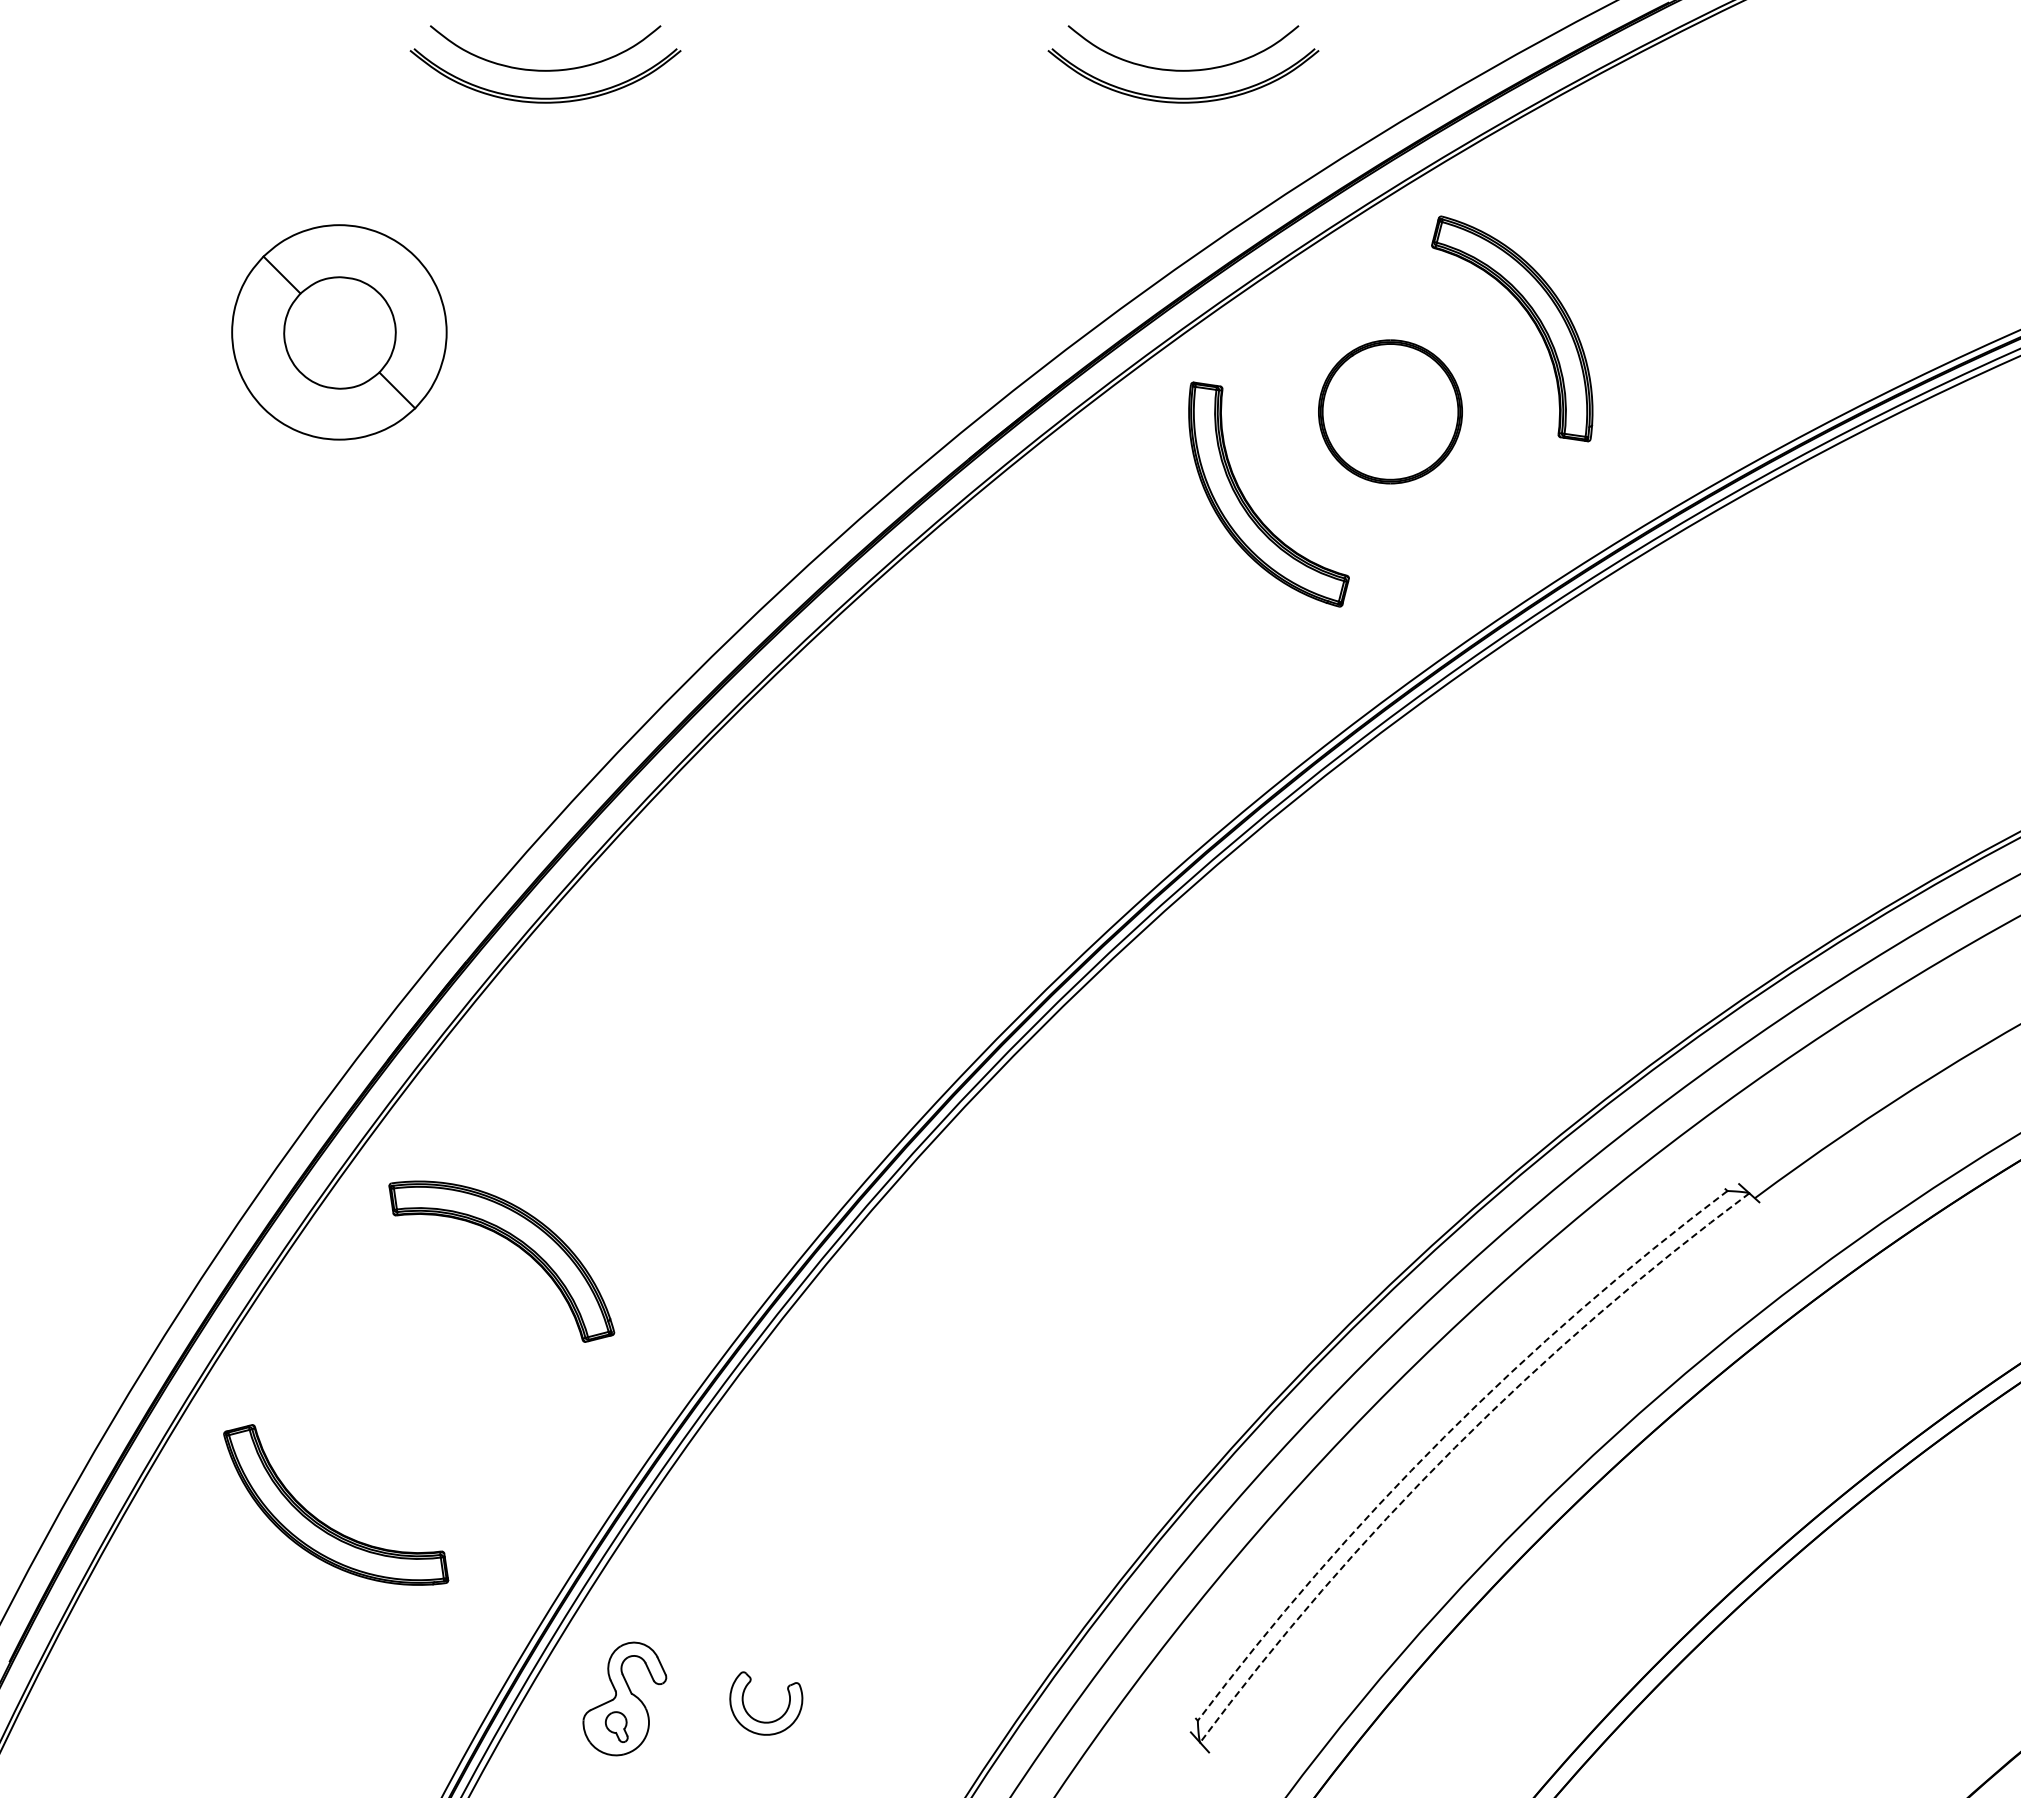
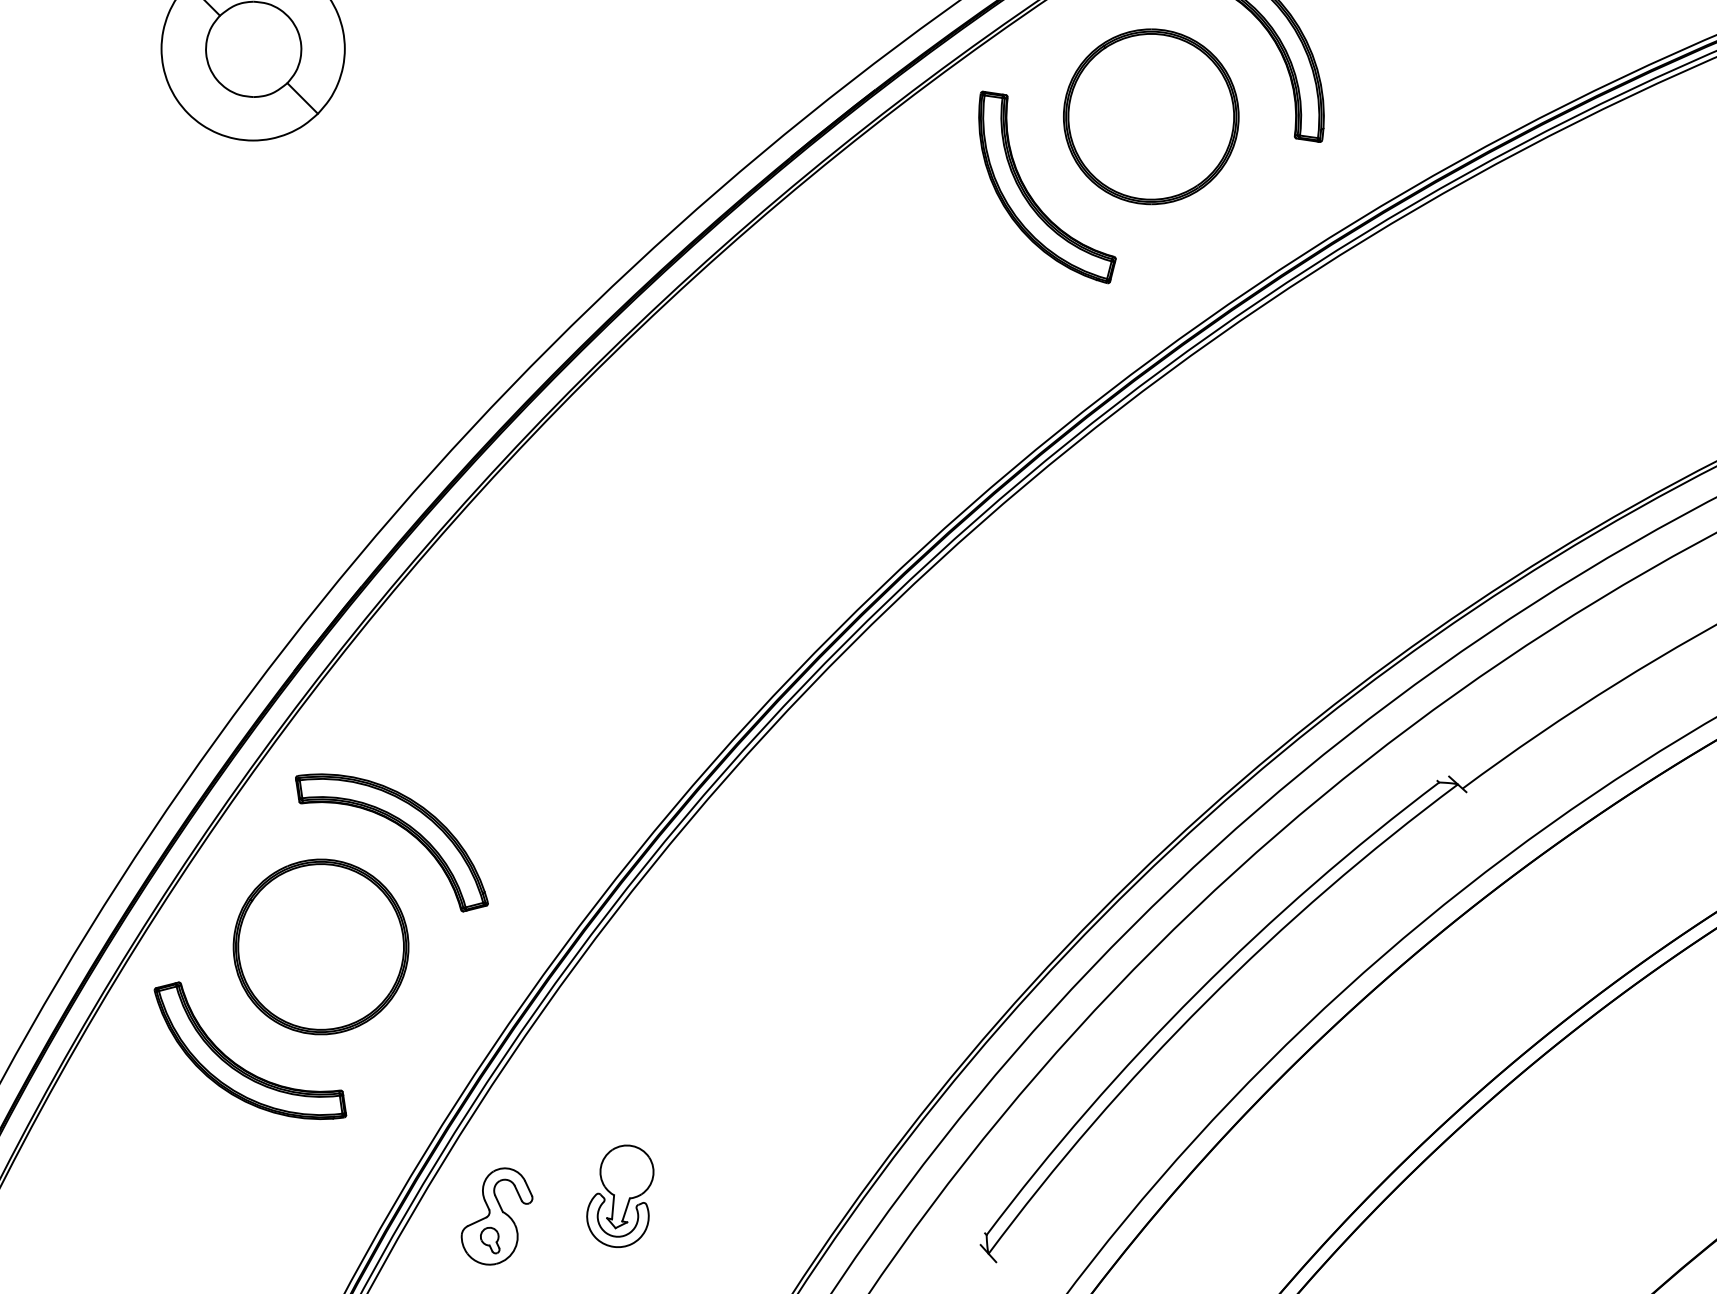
part: (1390, 411) -> (1151, 116), size x1.43
part: (418, 1383) -> (320, 946), added
arc: (1444, 1437) -> (1197, 993), dashed -> solid
arc: (1454, 1447) -> (1205, 1001), dashed -> solid
part: (776, 1664) -> (626, 1187), added

